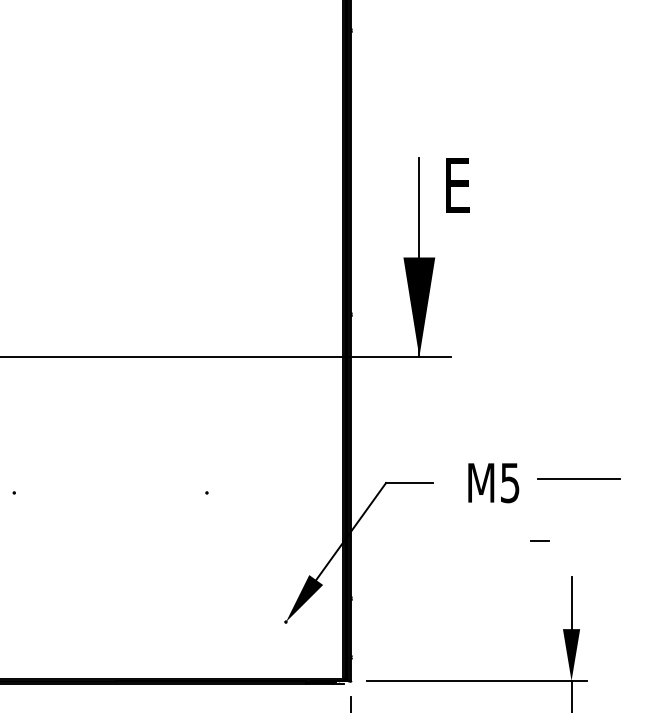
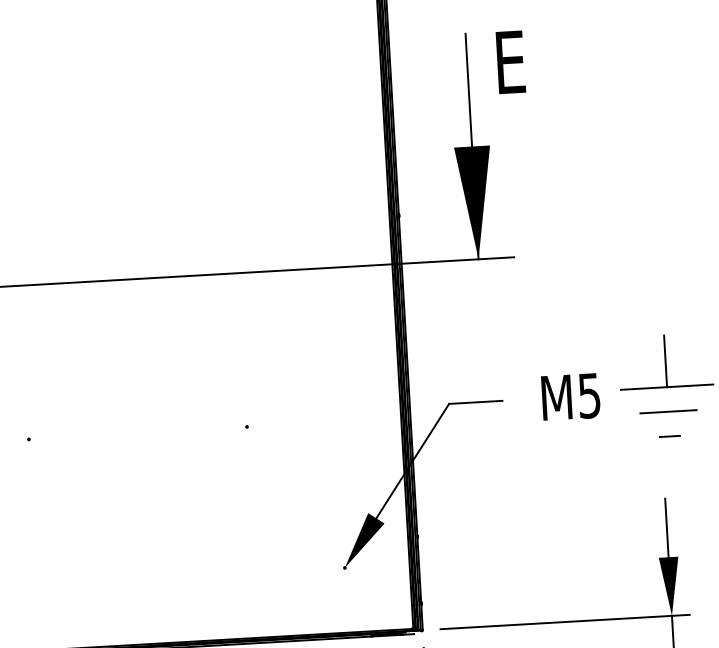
line: (578, 456) -> (665, 361), added
line: (578, 501) -> (668, 412), added
line: (539, 540) -> (669, 436), moved

